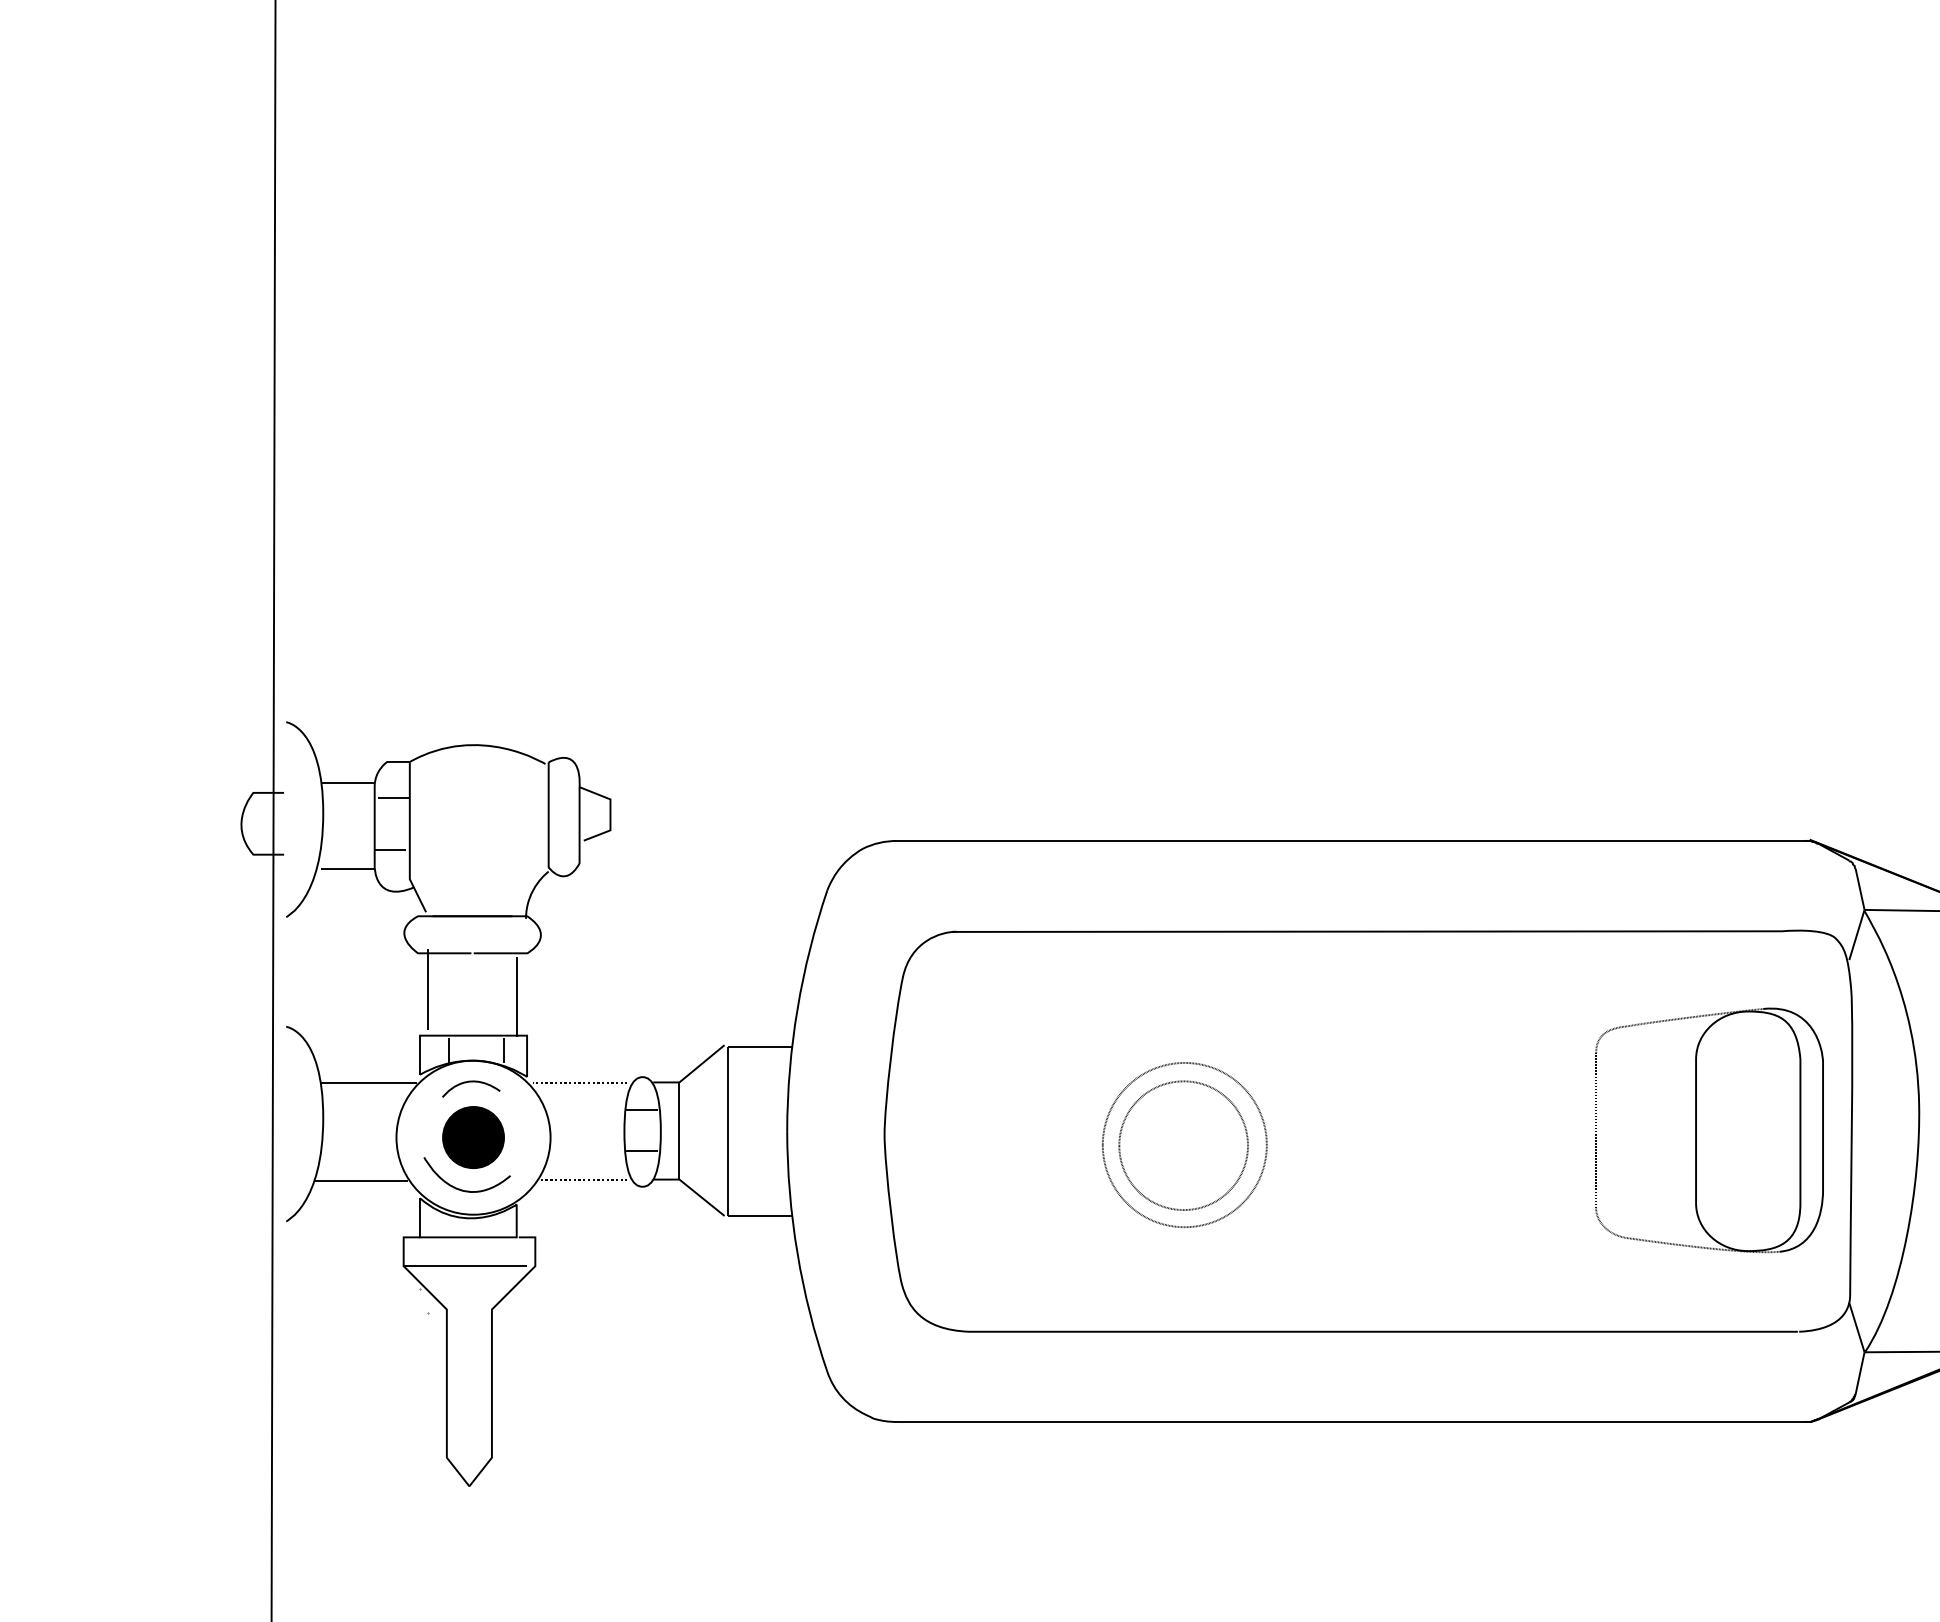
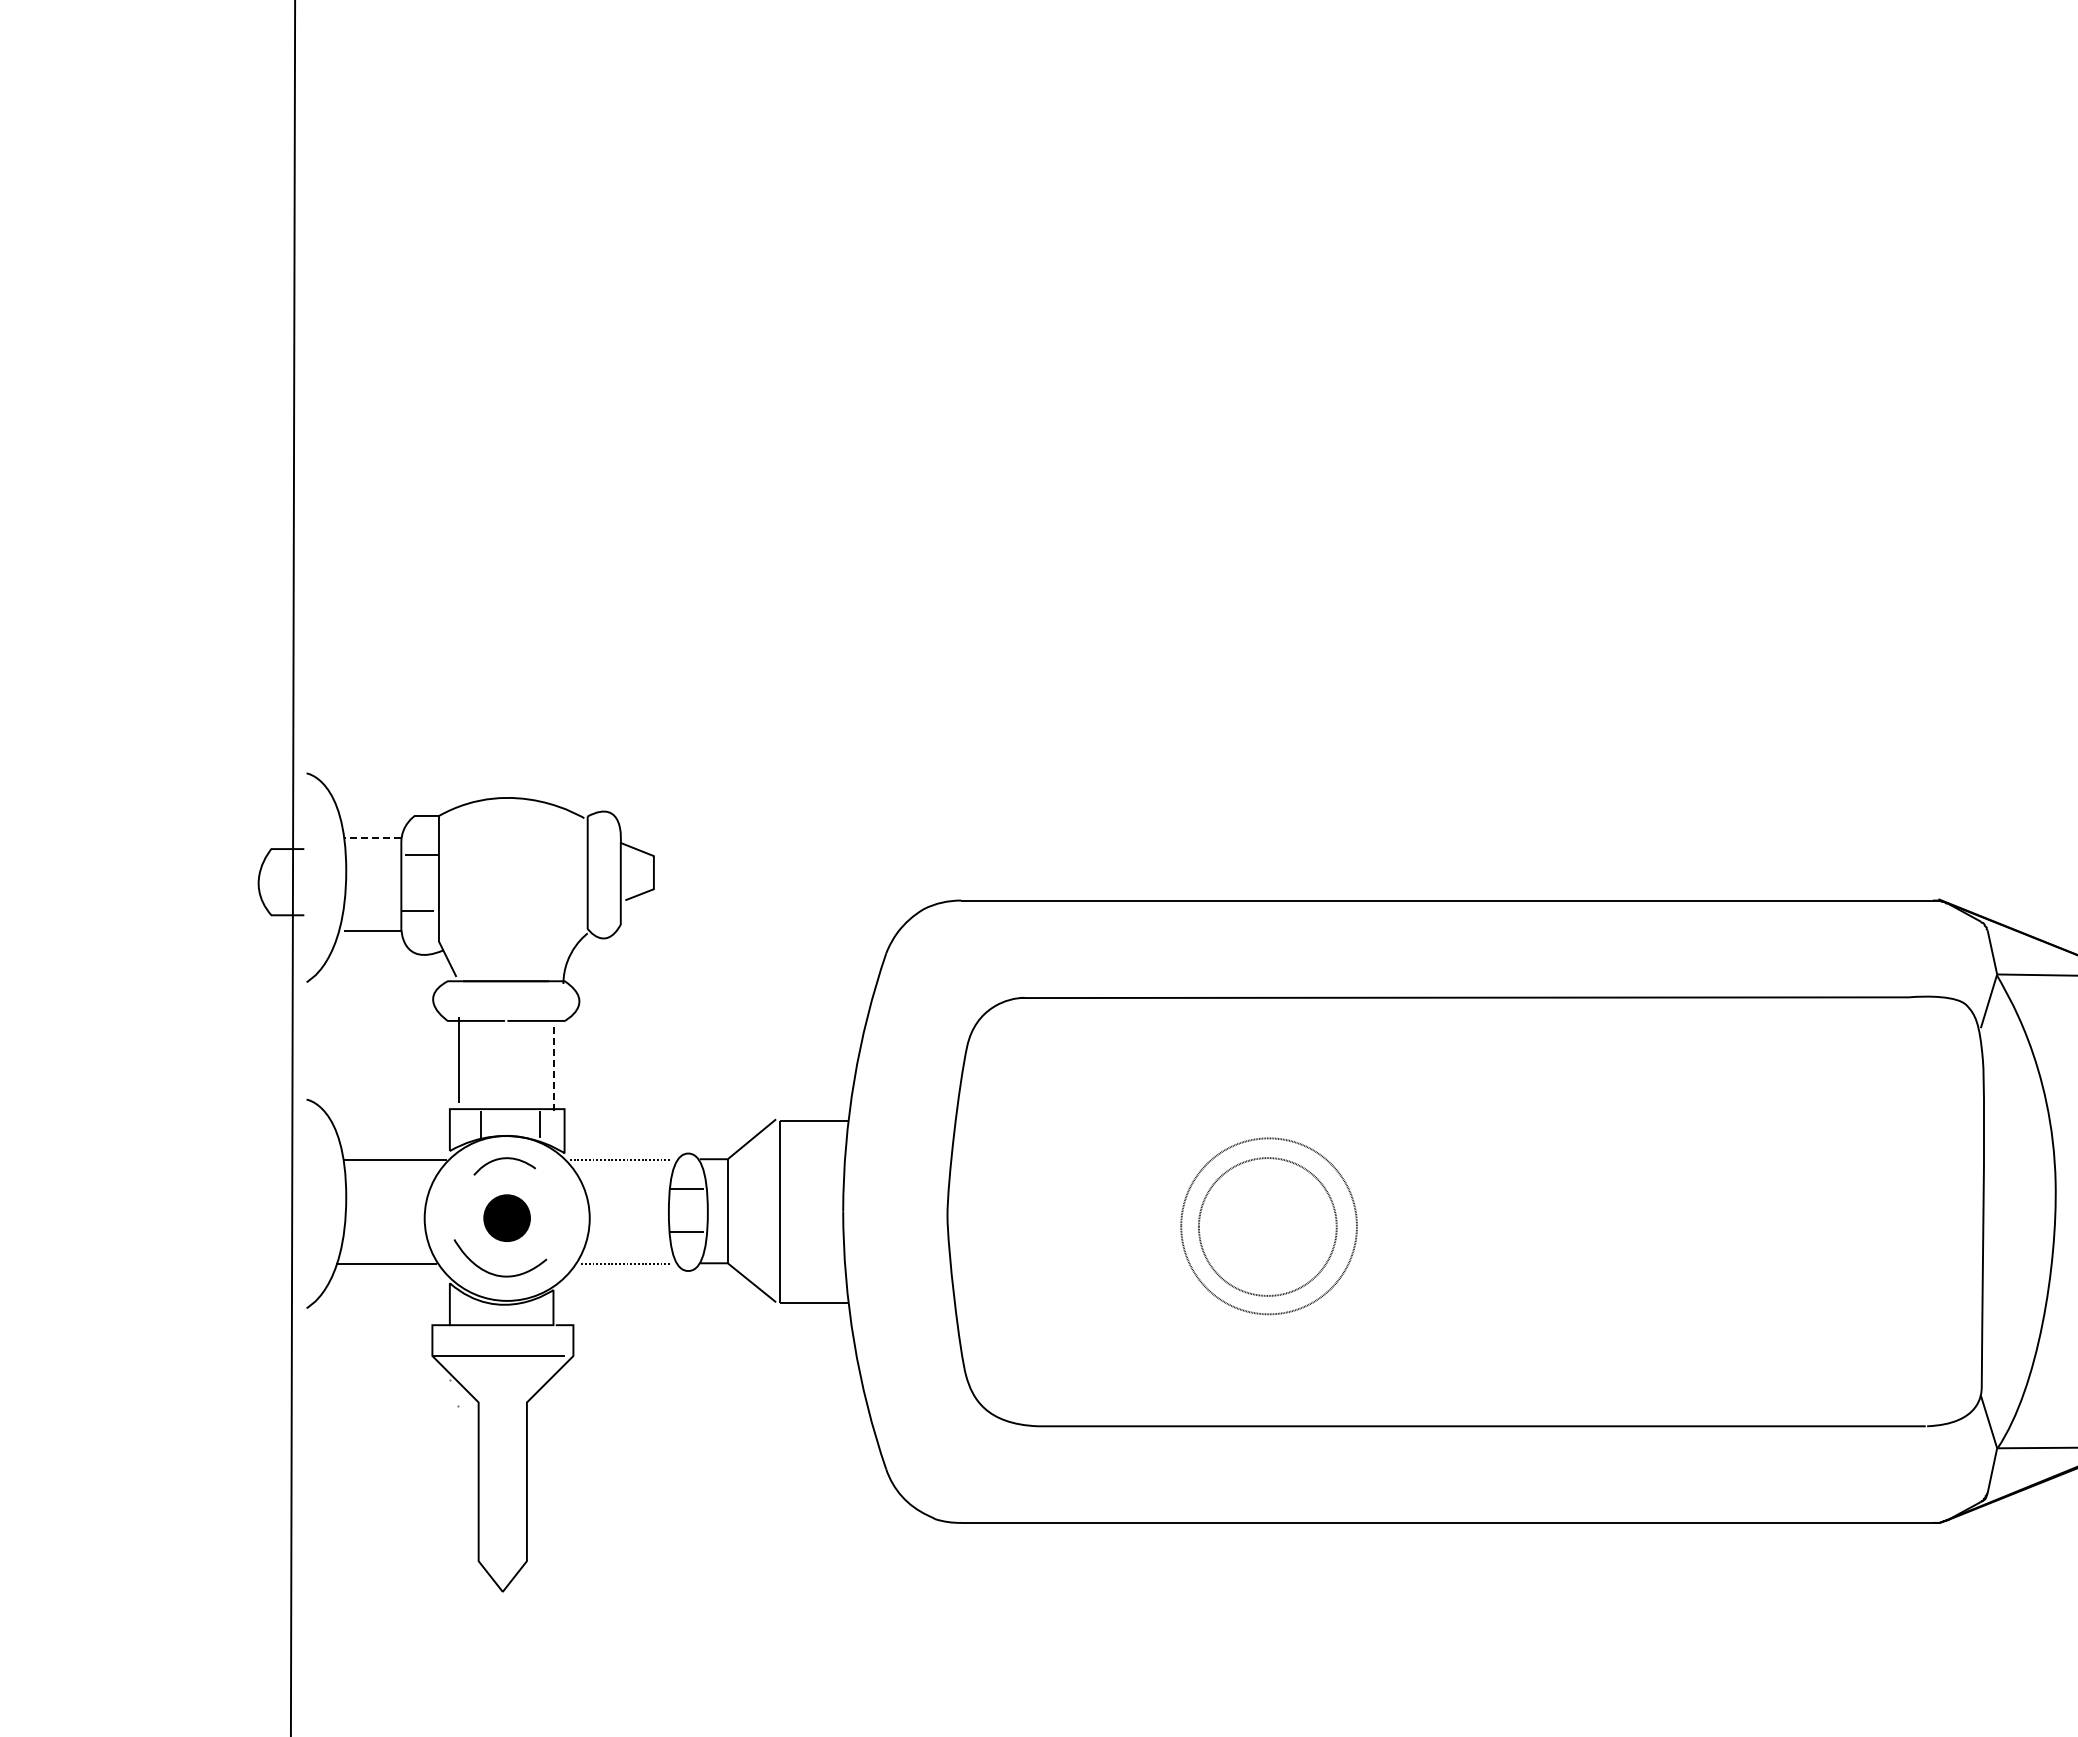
line: (347, 782) -> (372, 837), solid -> dashed
line: (516, 996) -> (553, 1067), solid -> dashed
part: (1708, 1130) -> (1830, 1210), removed
part: (472, 1136) -> (506, 1217), size x0.7

